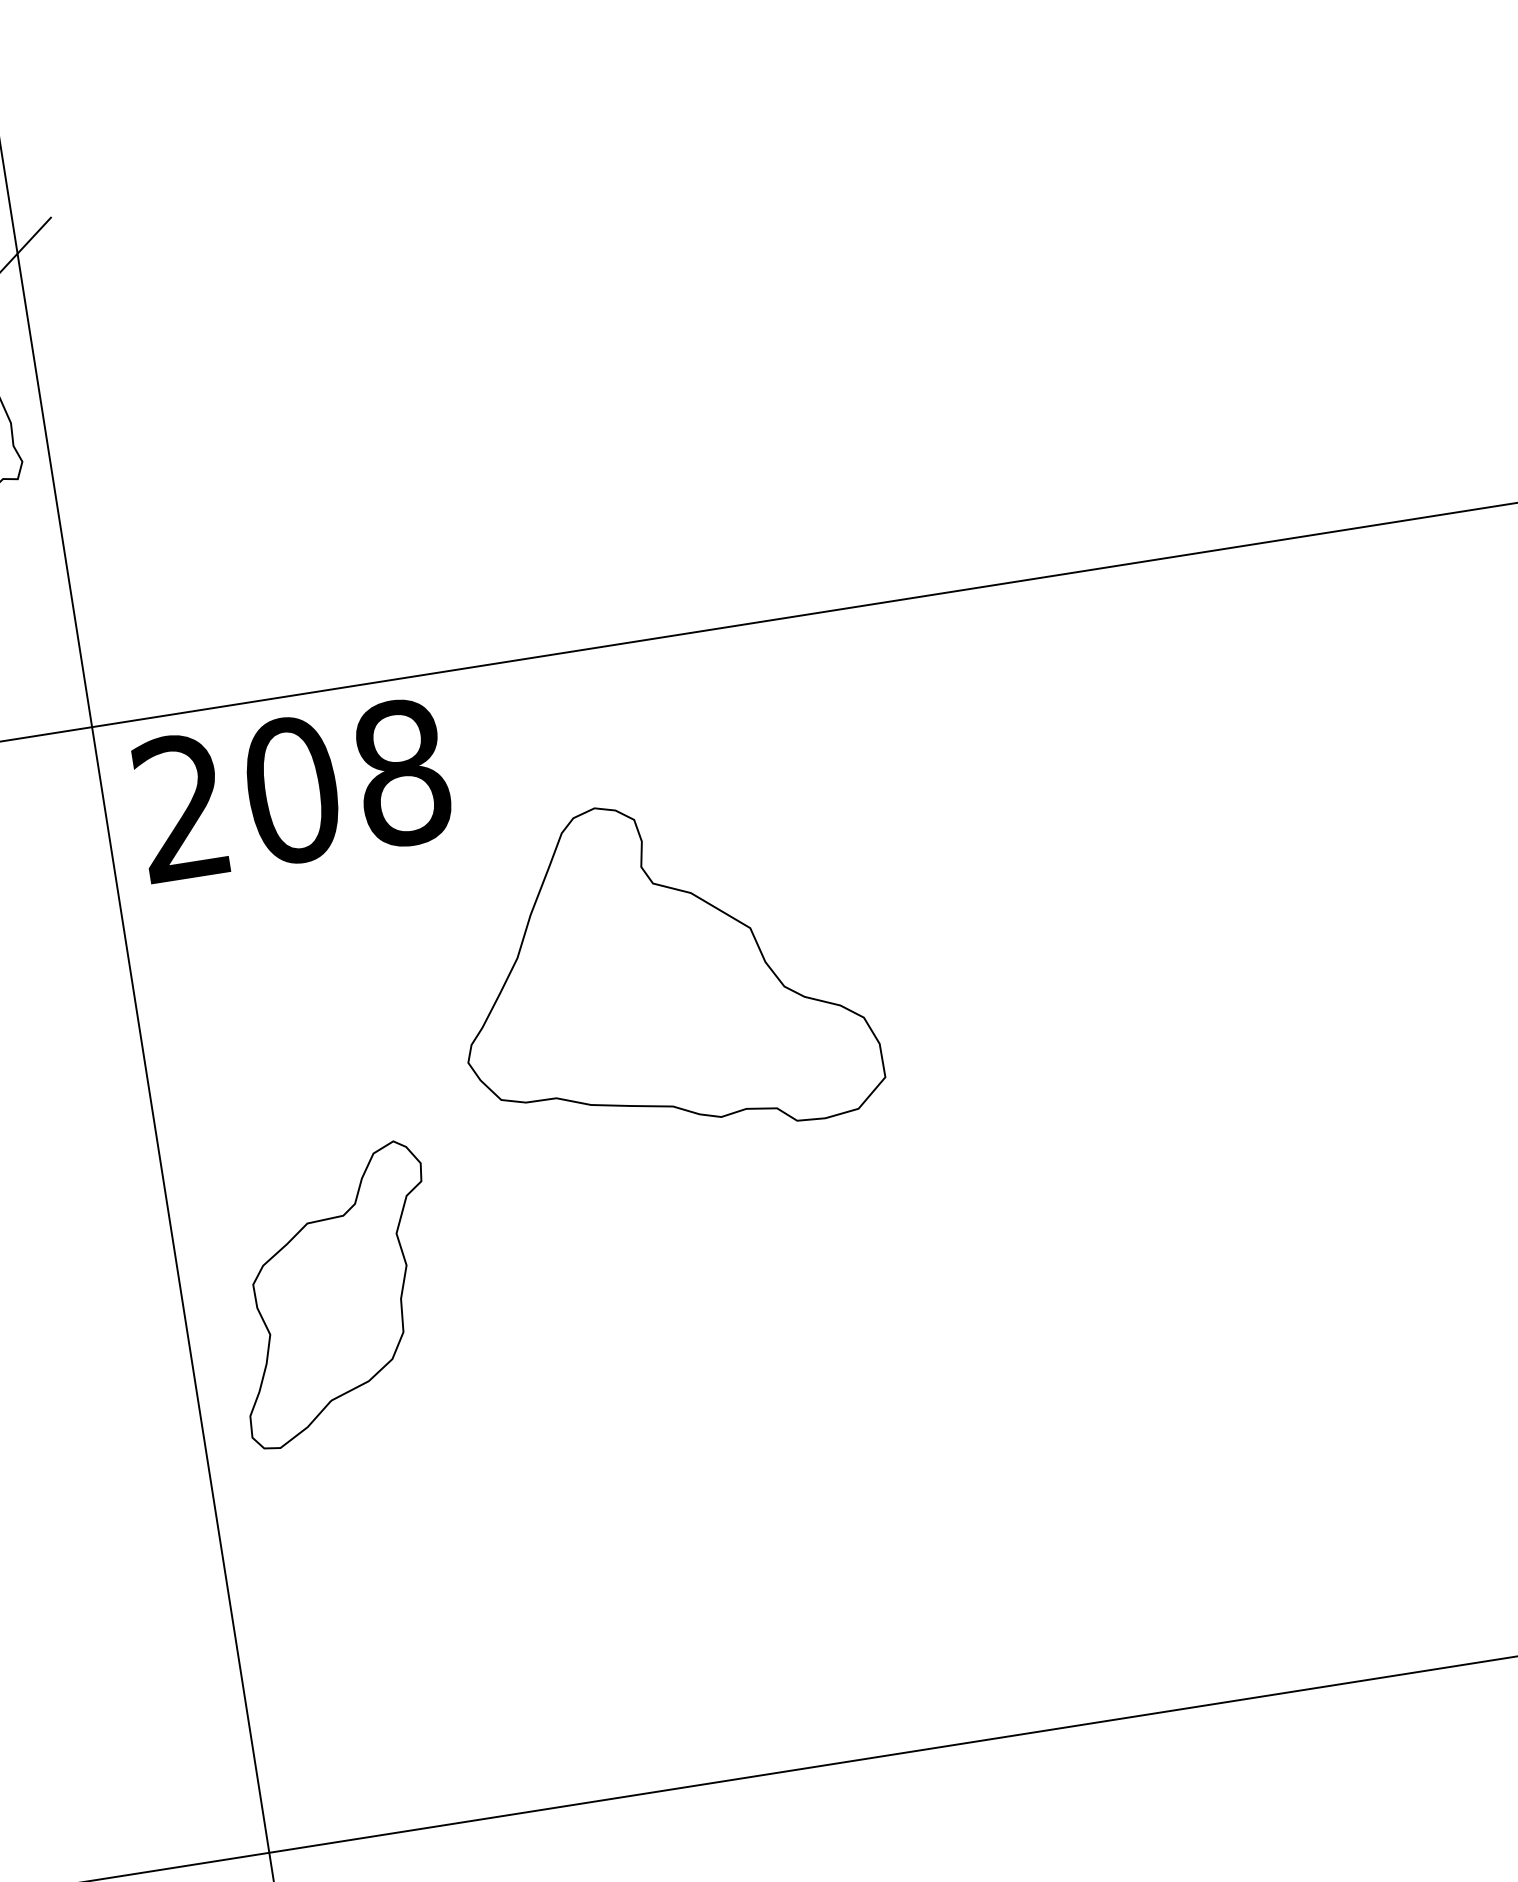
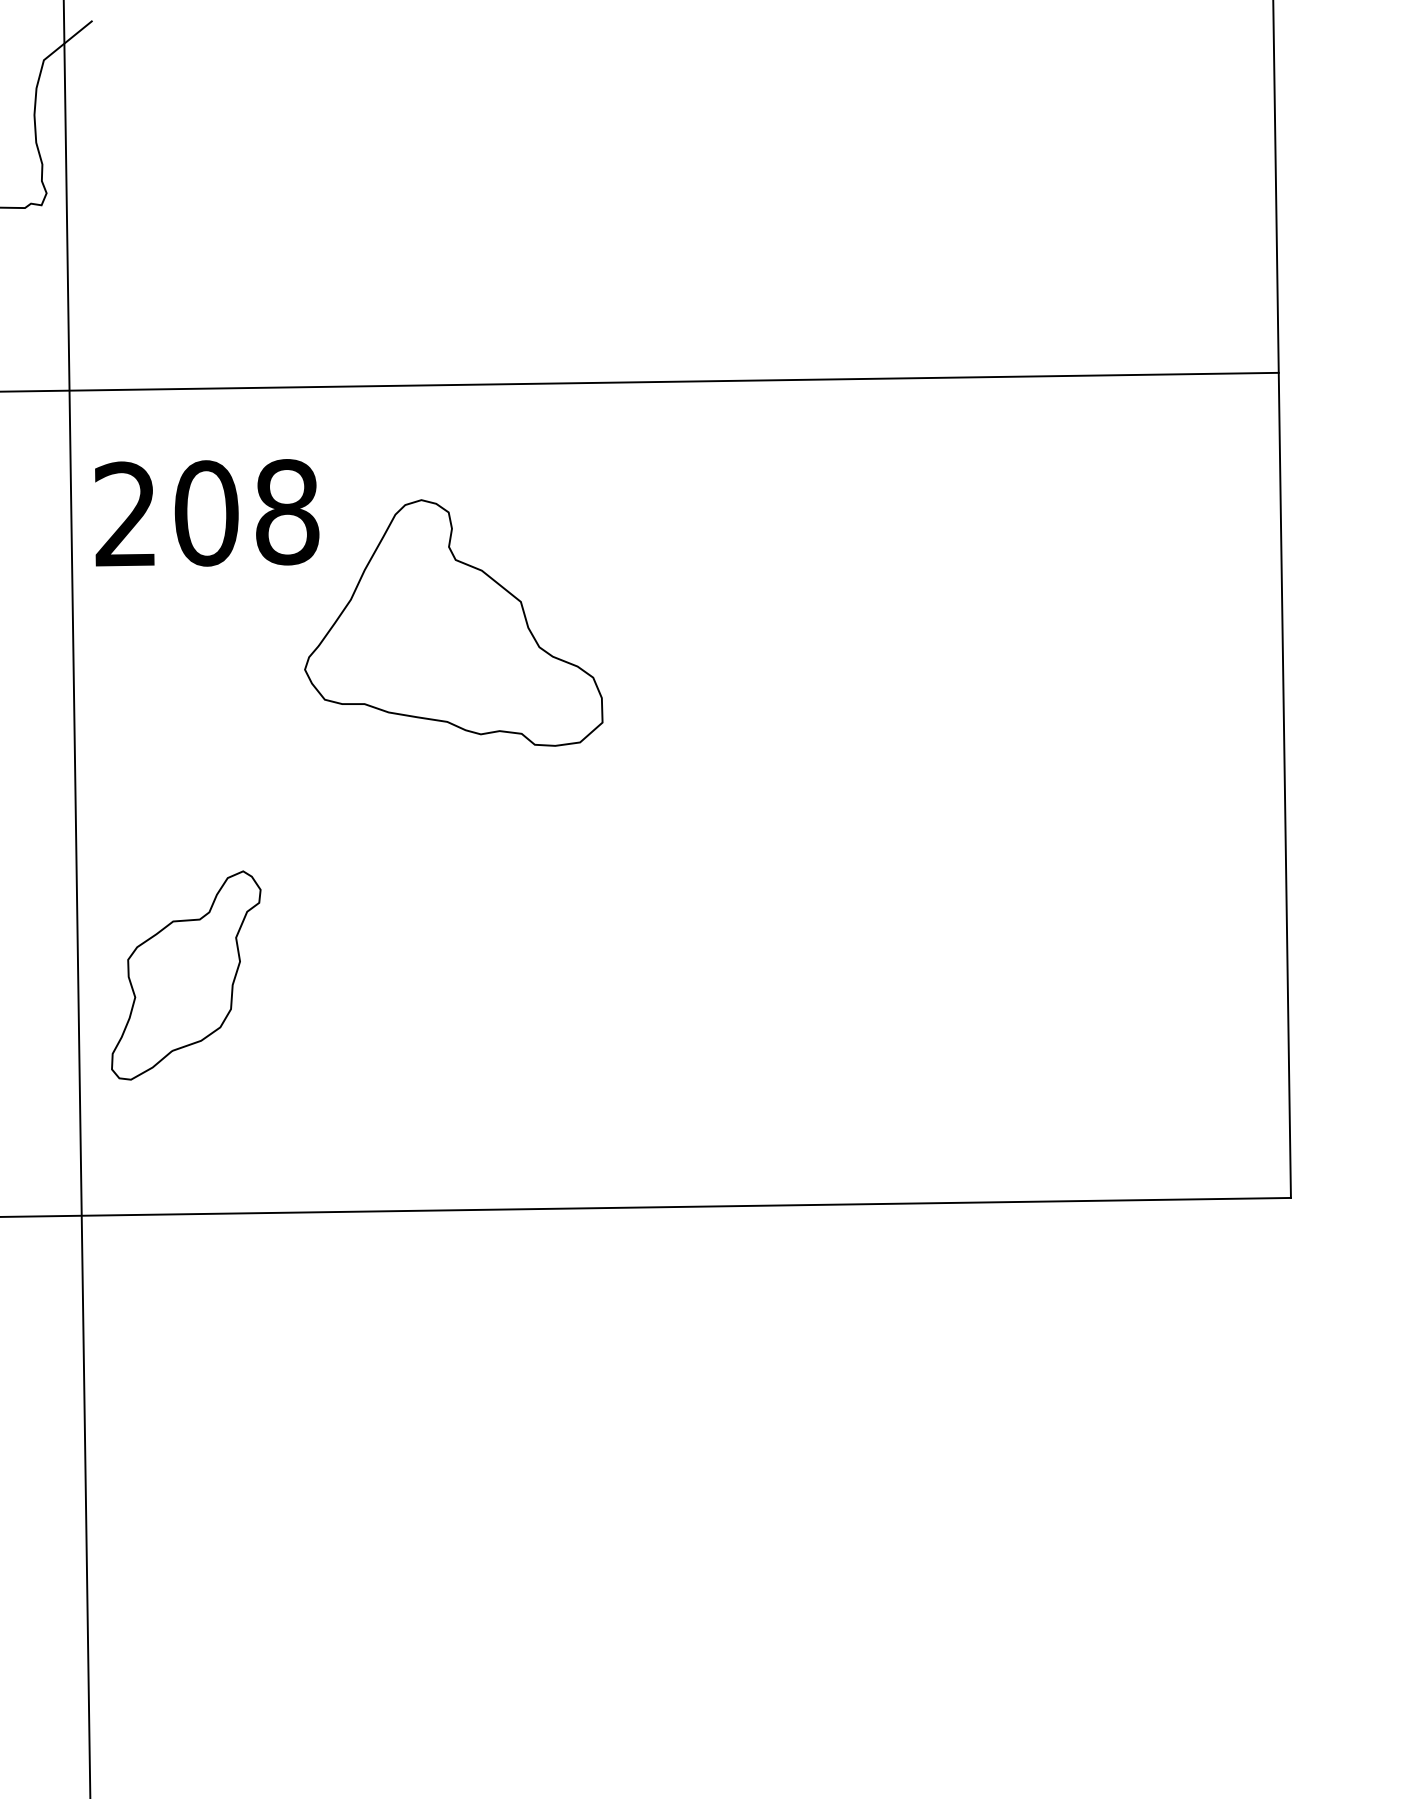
text: (293, 788) -> (207, 512), moved
part: (336, 1294) -> (186, 975), moved

